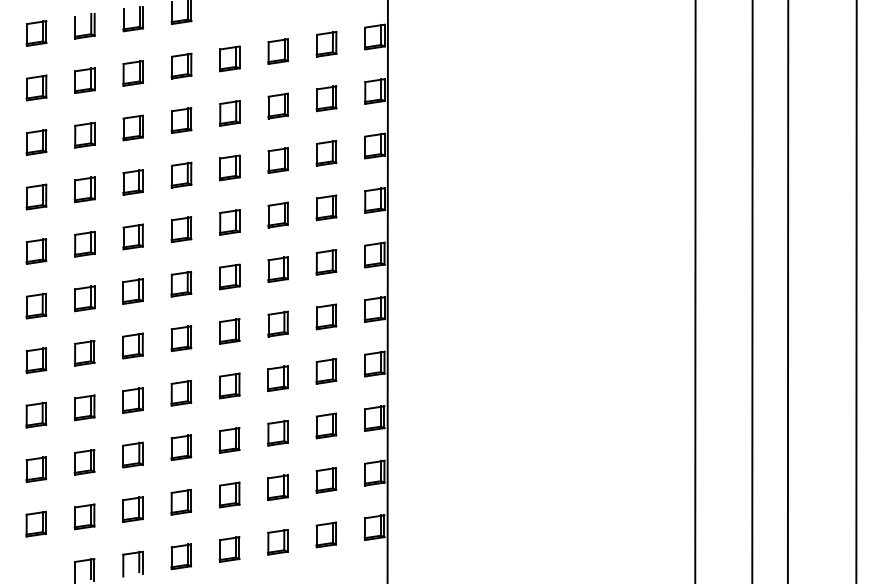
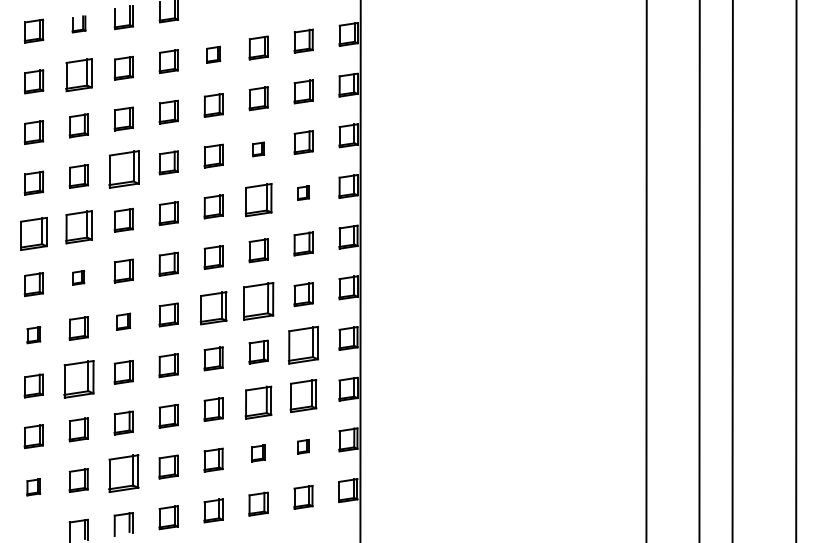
part: (84, 26) -> (78, 24), size x0.7
part: (229, 58) -> (213, 54), size x0.7
part: (84, 80) -> (78, 74), size x1.4
part: (277, 160) -> (258, 149), size x0.6
part: (132, 182) -> (123, 169), size x1.6
part: (326, 207) -> (303, 192), size x0.6
part: (277, 214) -> (258, 199), size x1.4
part: (84, 243) -> (78, 226), size x1.4
part: (35, 251) -> (33, 233), size x1.4
part: (84, 298) -> (78, 277), size x0.6
part: (277, 324) -> (258, 301), size x1.6
part: (229, 330) -> (213, 307), size x1.4
part: (132, 345) -> (123, 321), size x0.7
part: (35, 359) -> (33, 334), size x0.7
part: (326, 371) -> (303, 345), size x1.6
part: (84, 407) -> (78, 378), size x1.6
part: (326, 425) -> (303, 395), size x1.4
part: (277, 432) -> (258, 402), size x1.4
part: (326, 480) -> (303, 446), size x0.6
part: (277, 487) -> (258, 453), size x0.7
part: (132, 509) -> (123, 473), size x1.6
part: (35, 524) -> (33, 487), size x0.7

